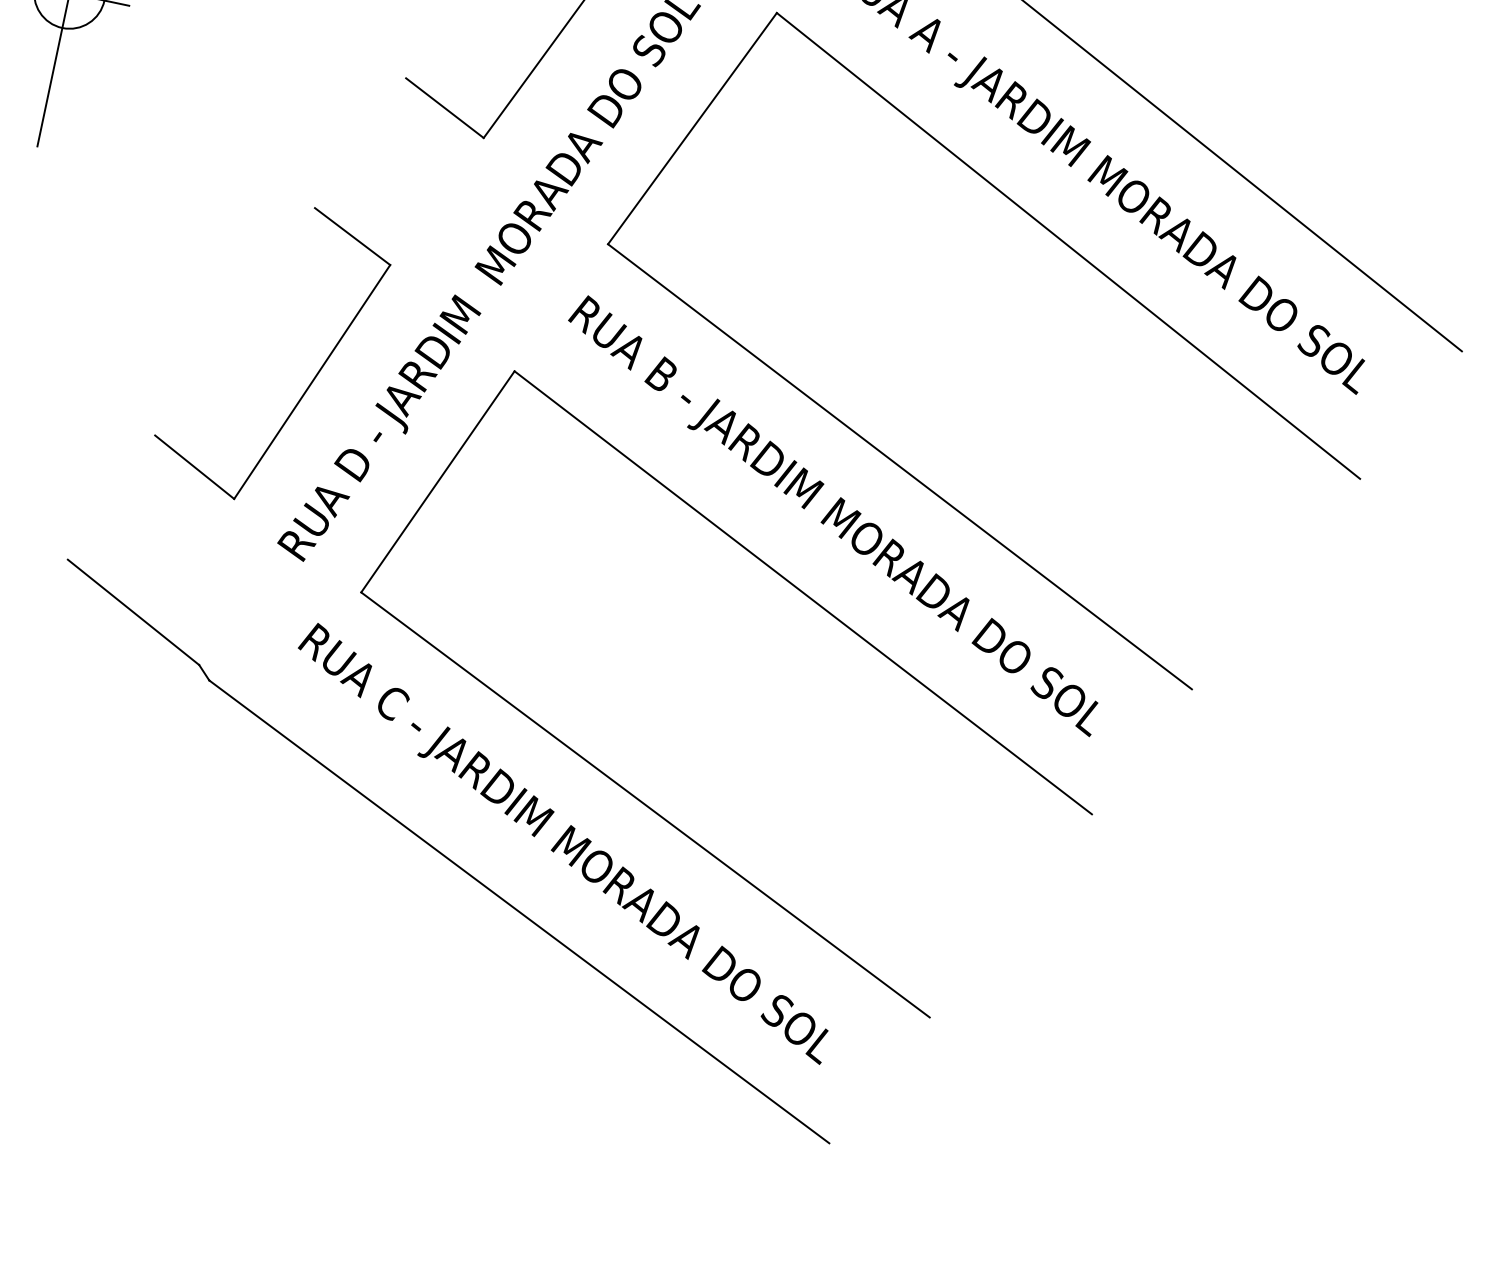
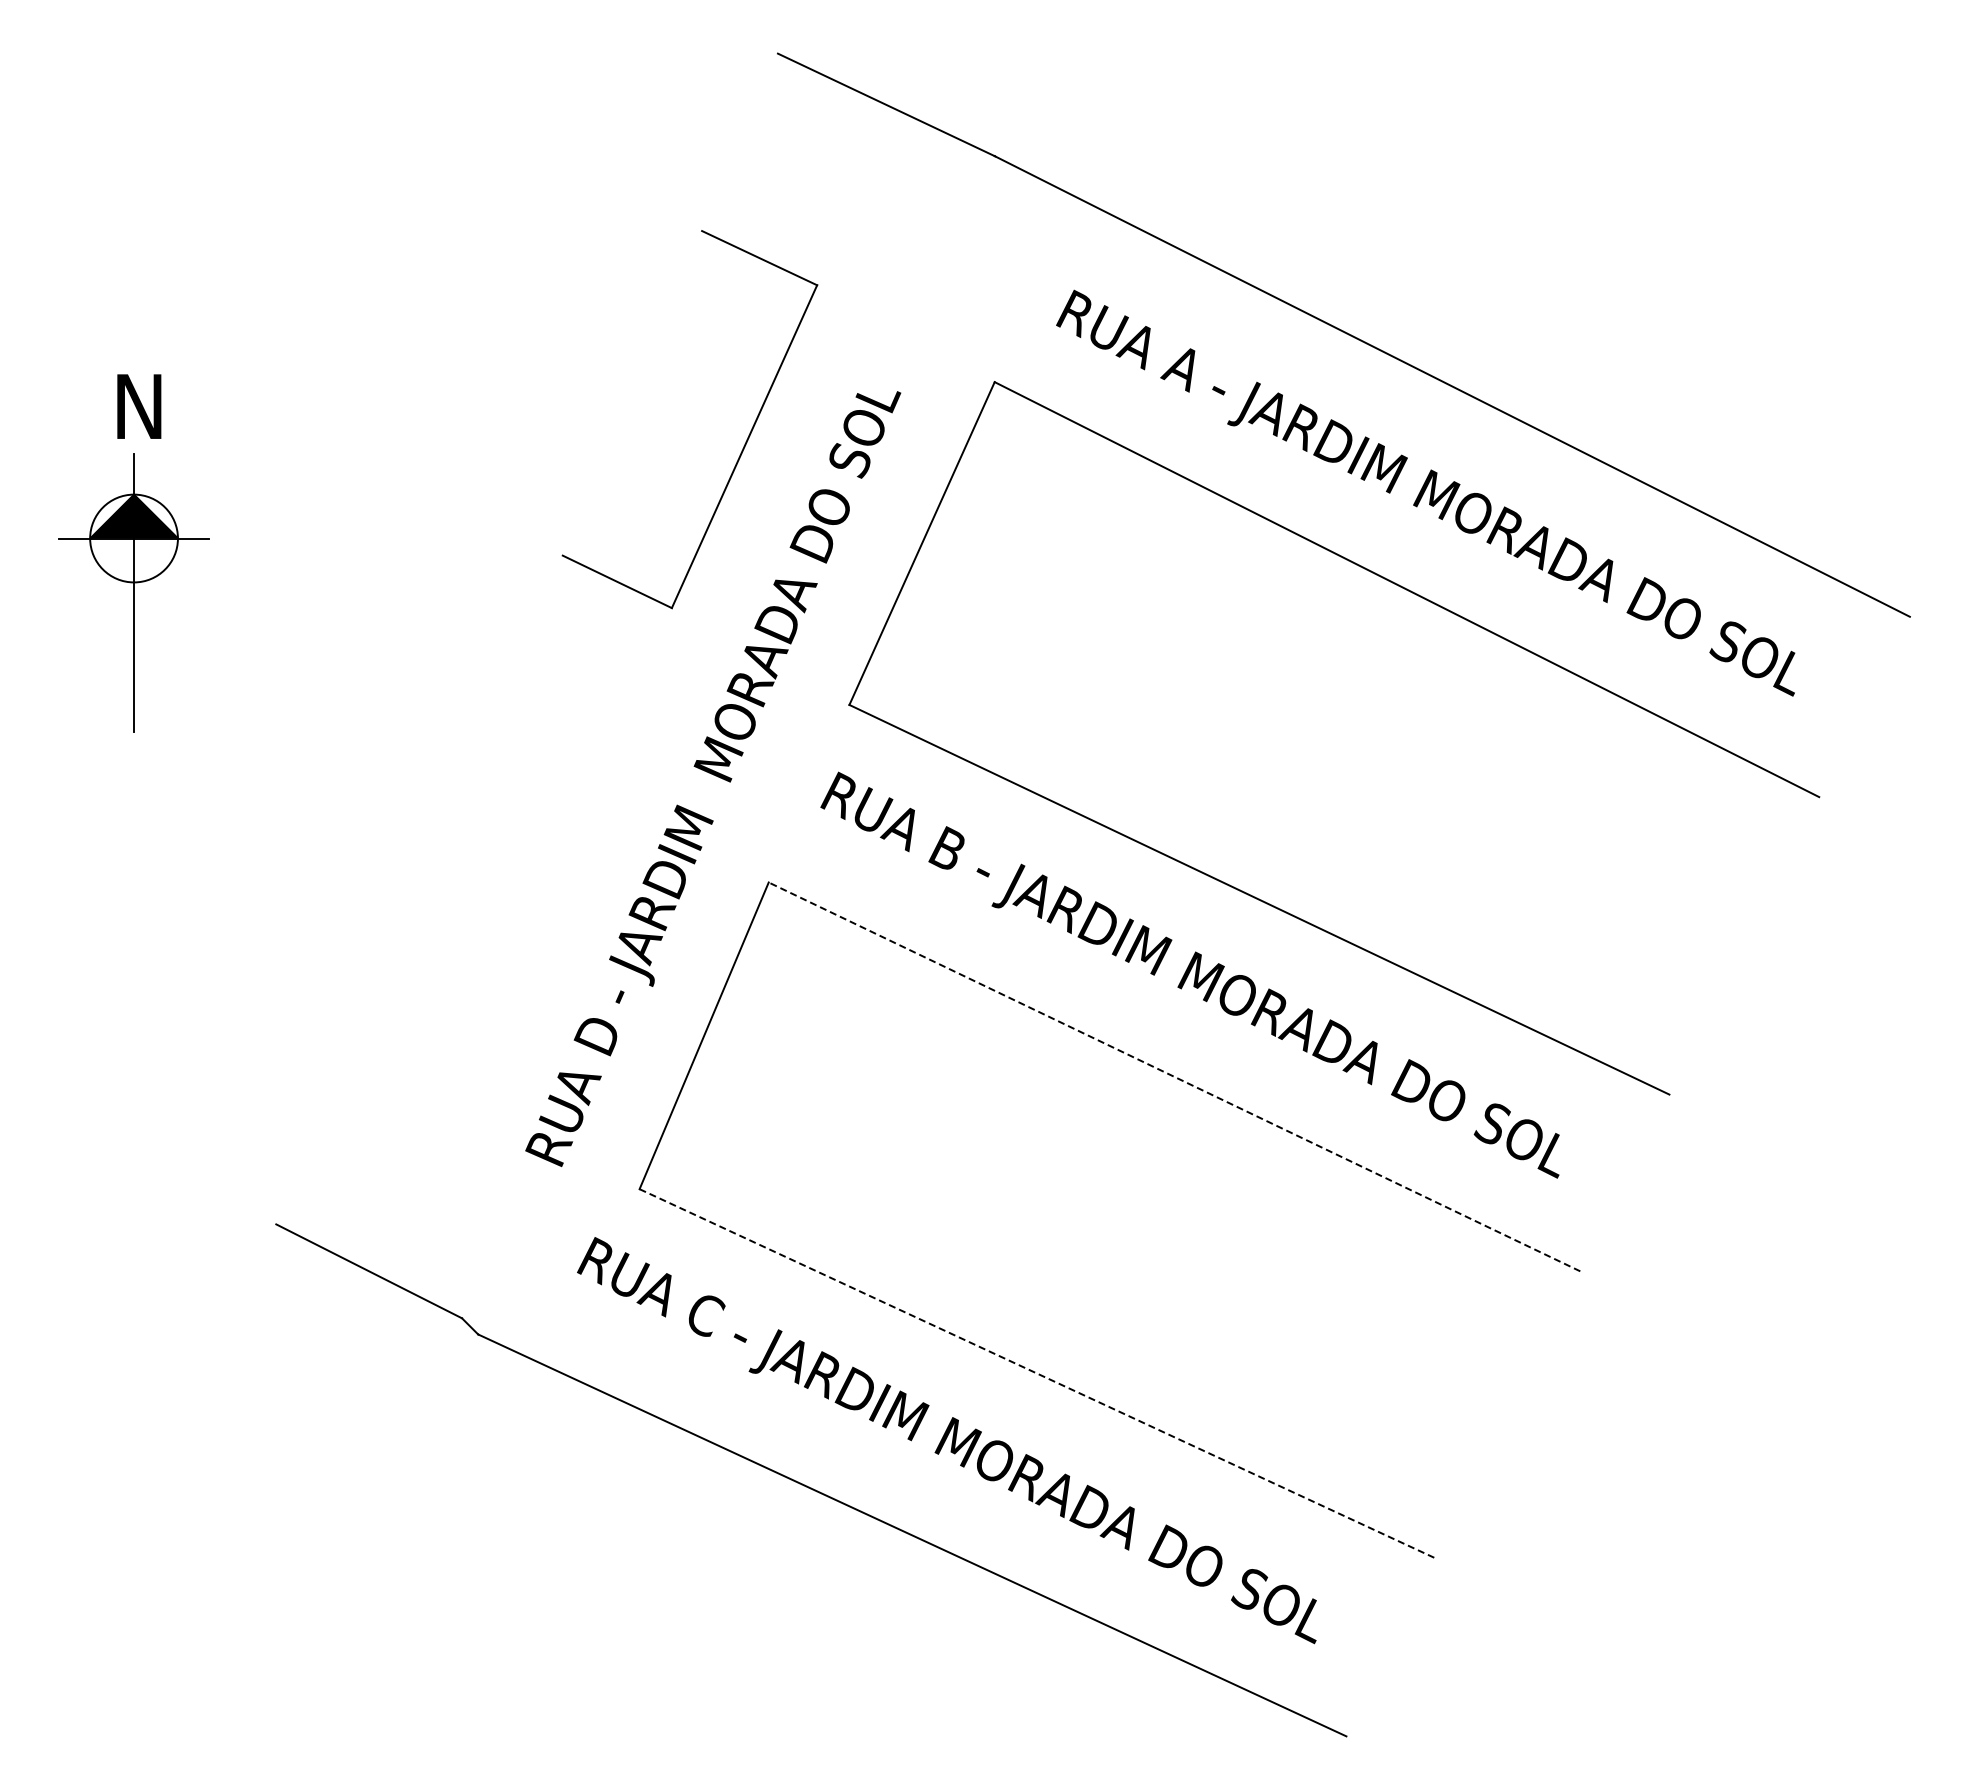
part: (313, 377) -> (527, 941), removed
line: (803, 592) -> (1174, 1076), solid -> dashed
line: (645, 804) -> (1037, 1373), solid -> dashed

